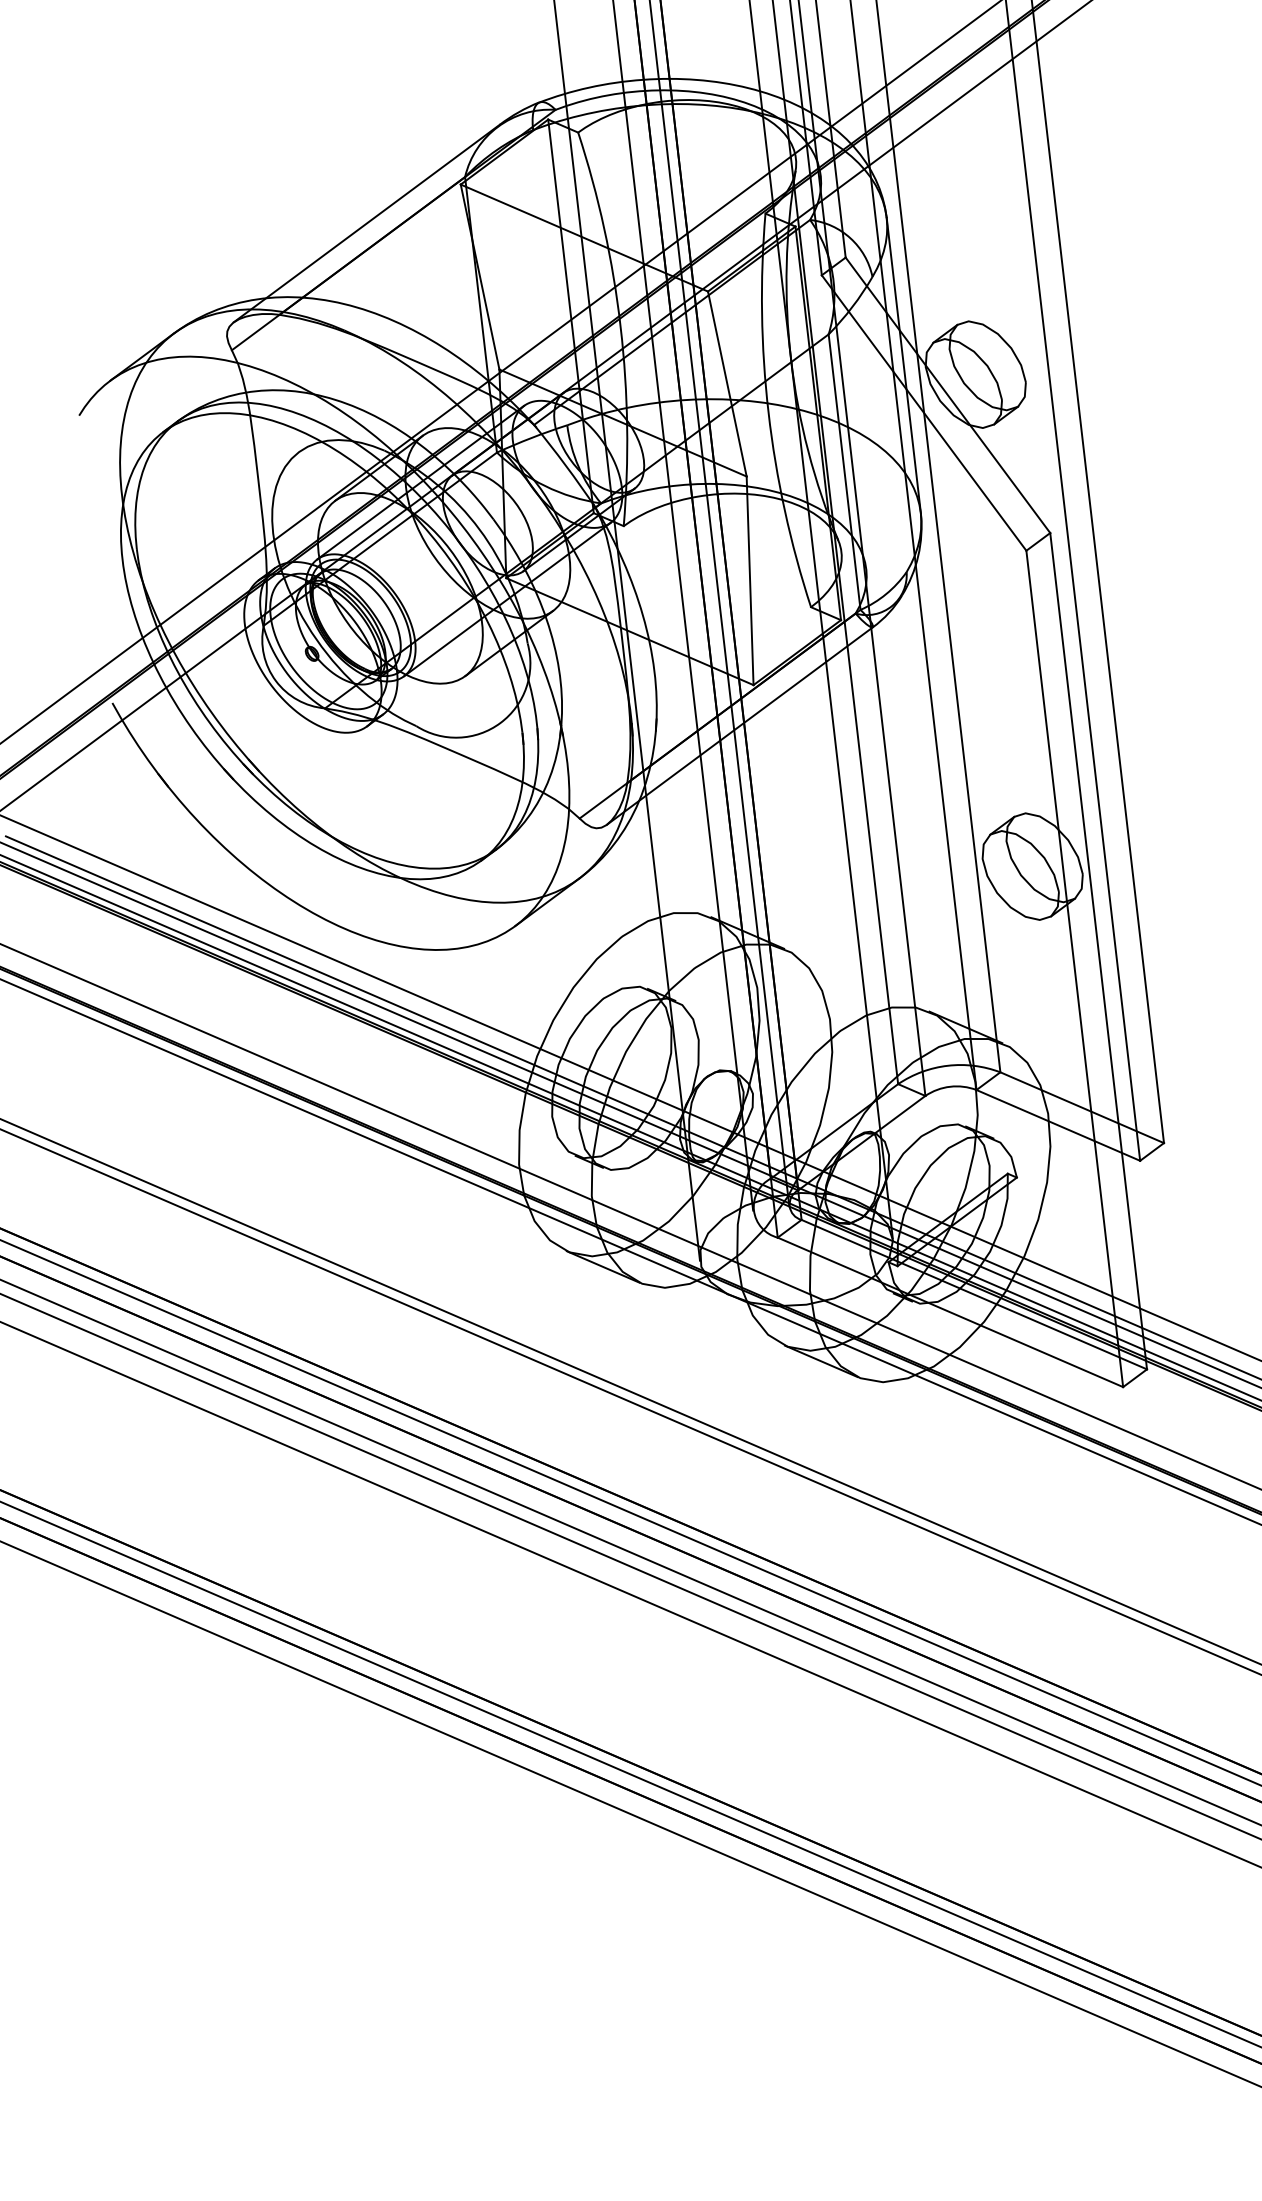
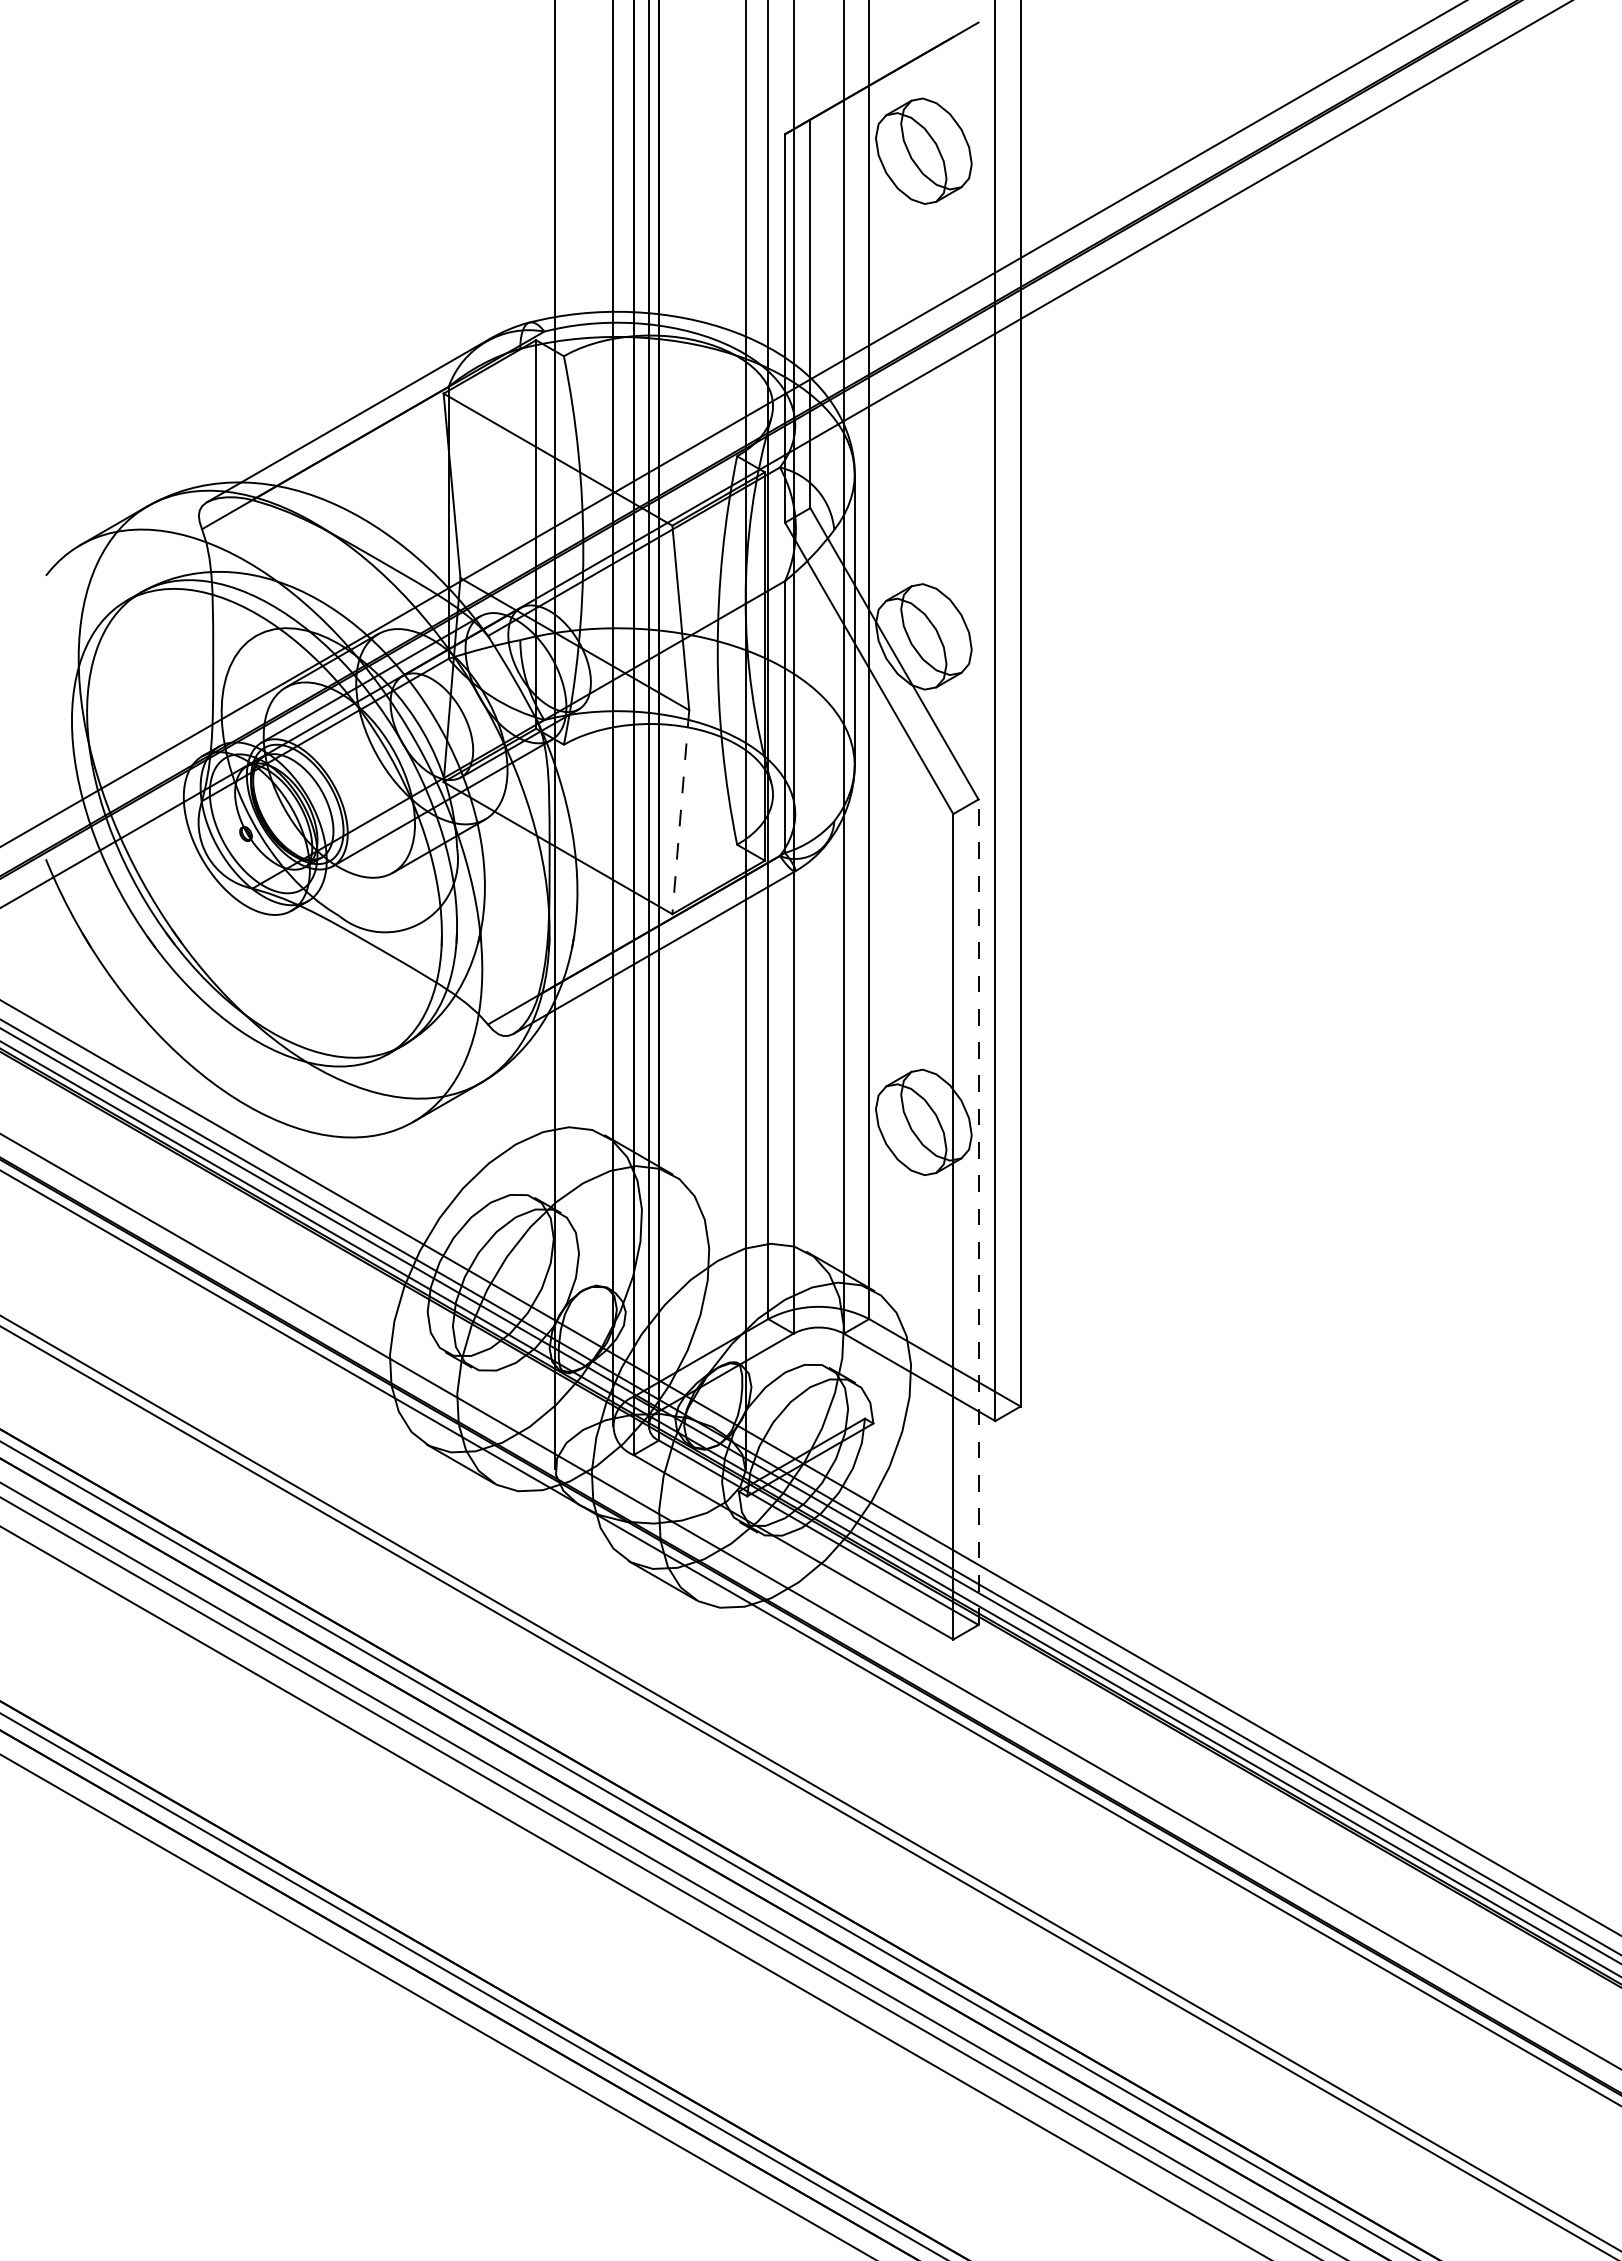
line: (749, 581) -> (680, 812), solid -> dashed
line: (1098, 951) -> (978, 1212), solid -> dashed

